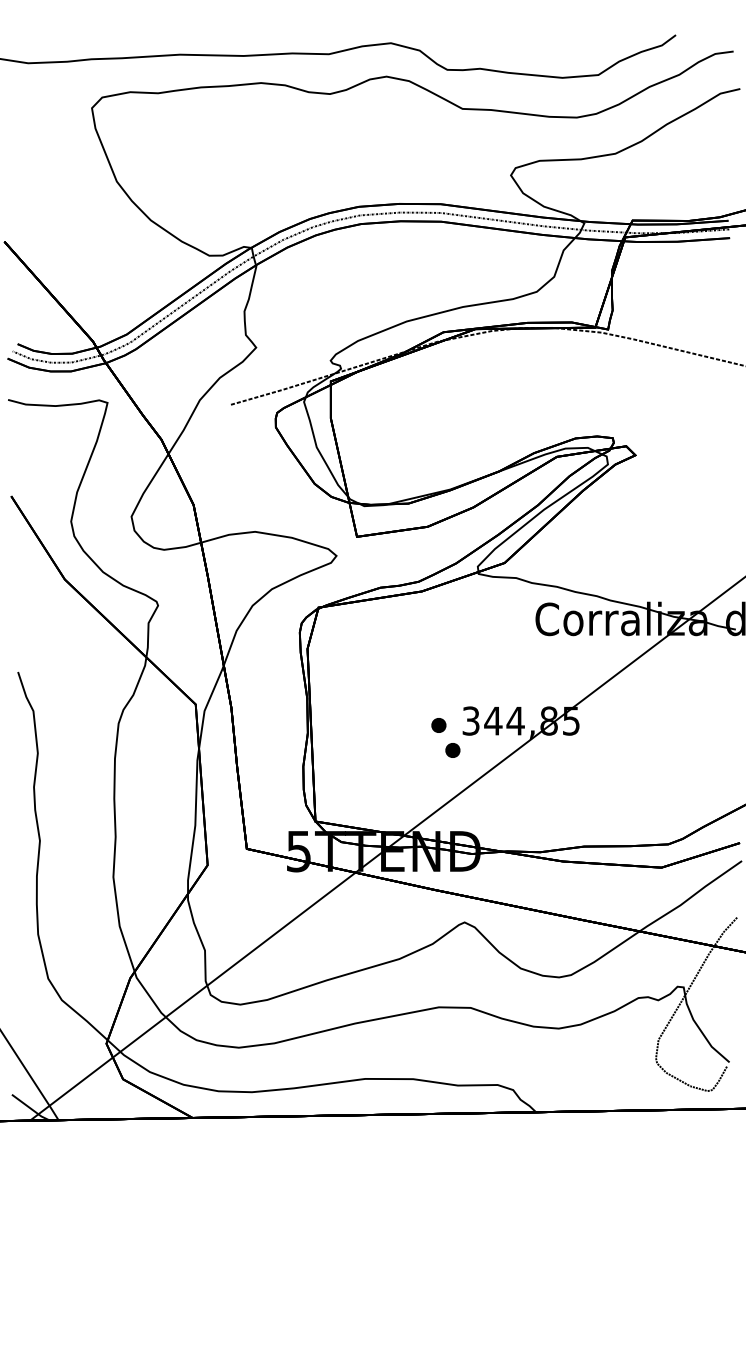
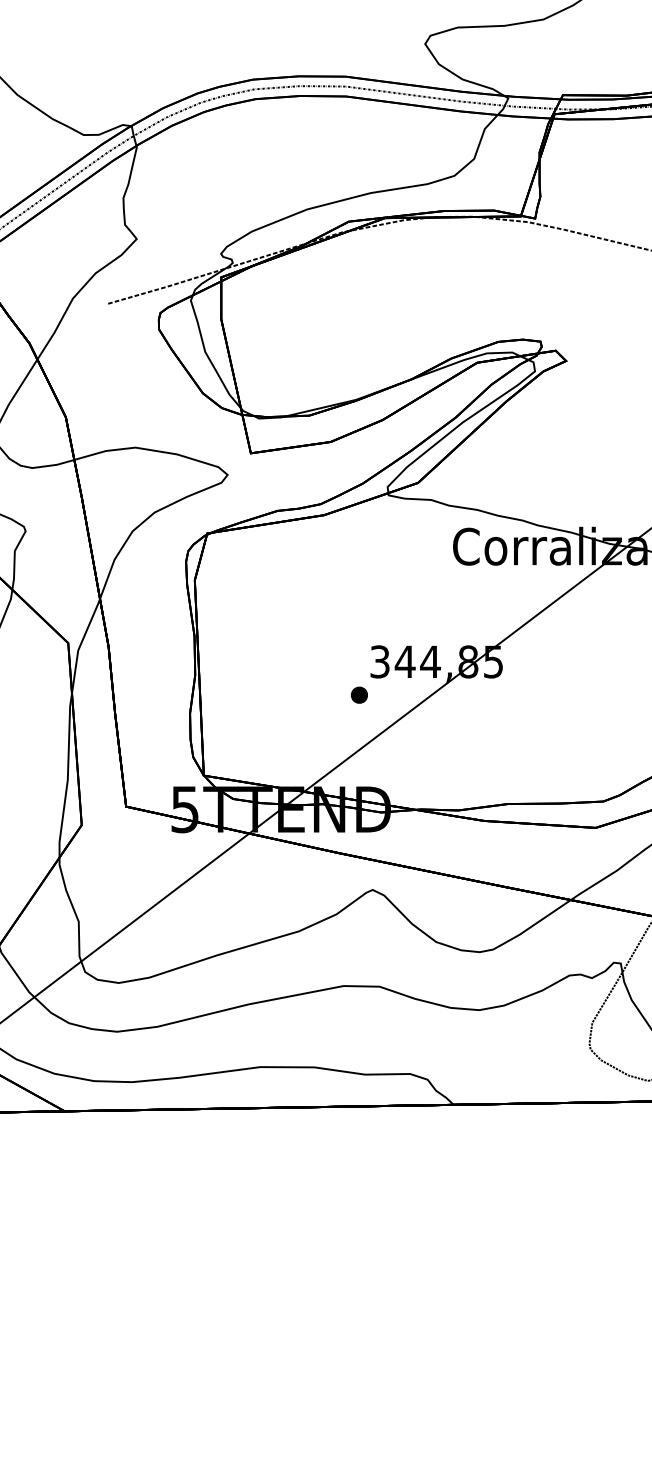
part: (438, 725) -> (343, 666), removed

